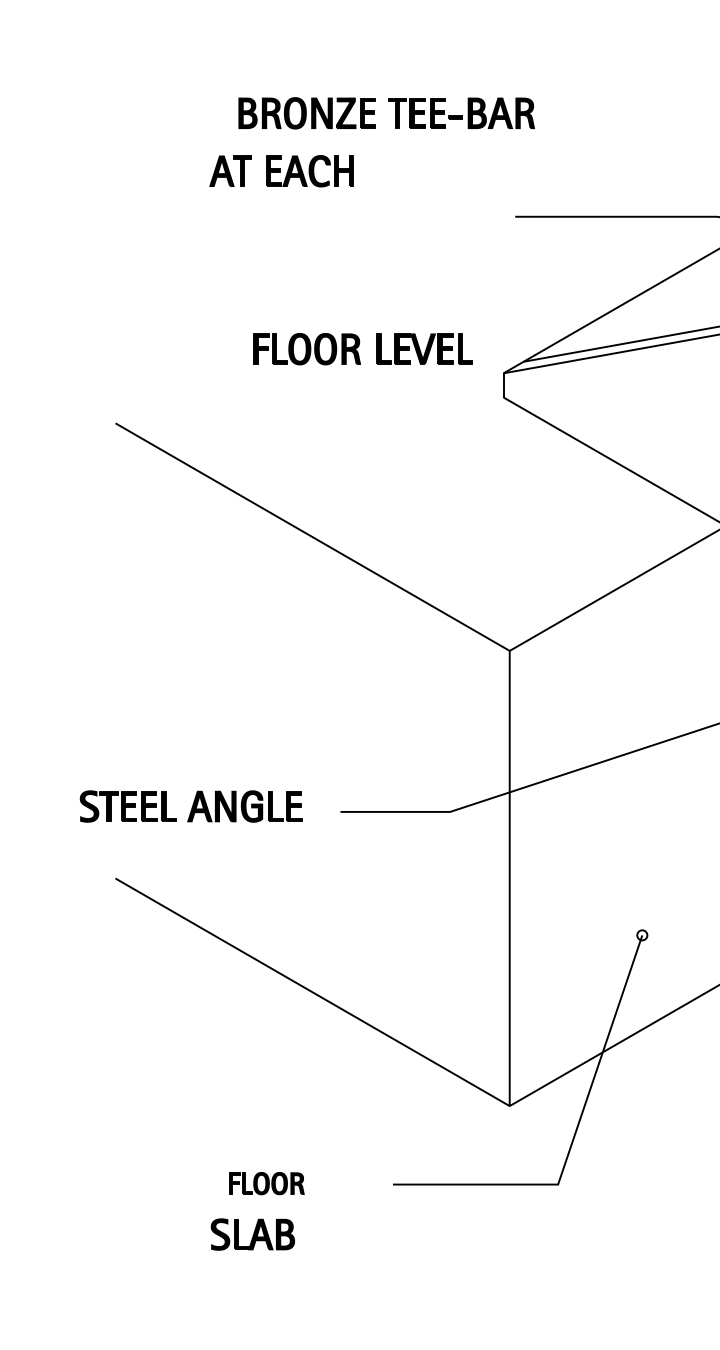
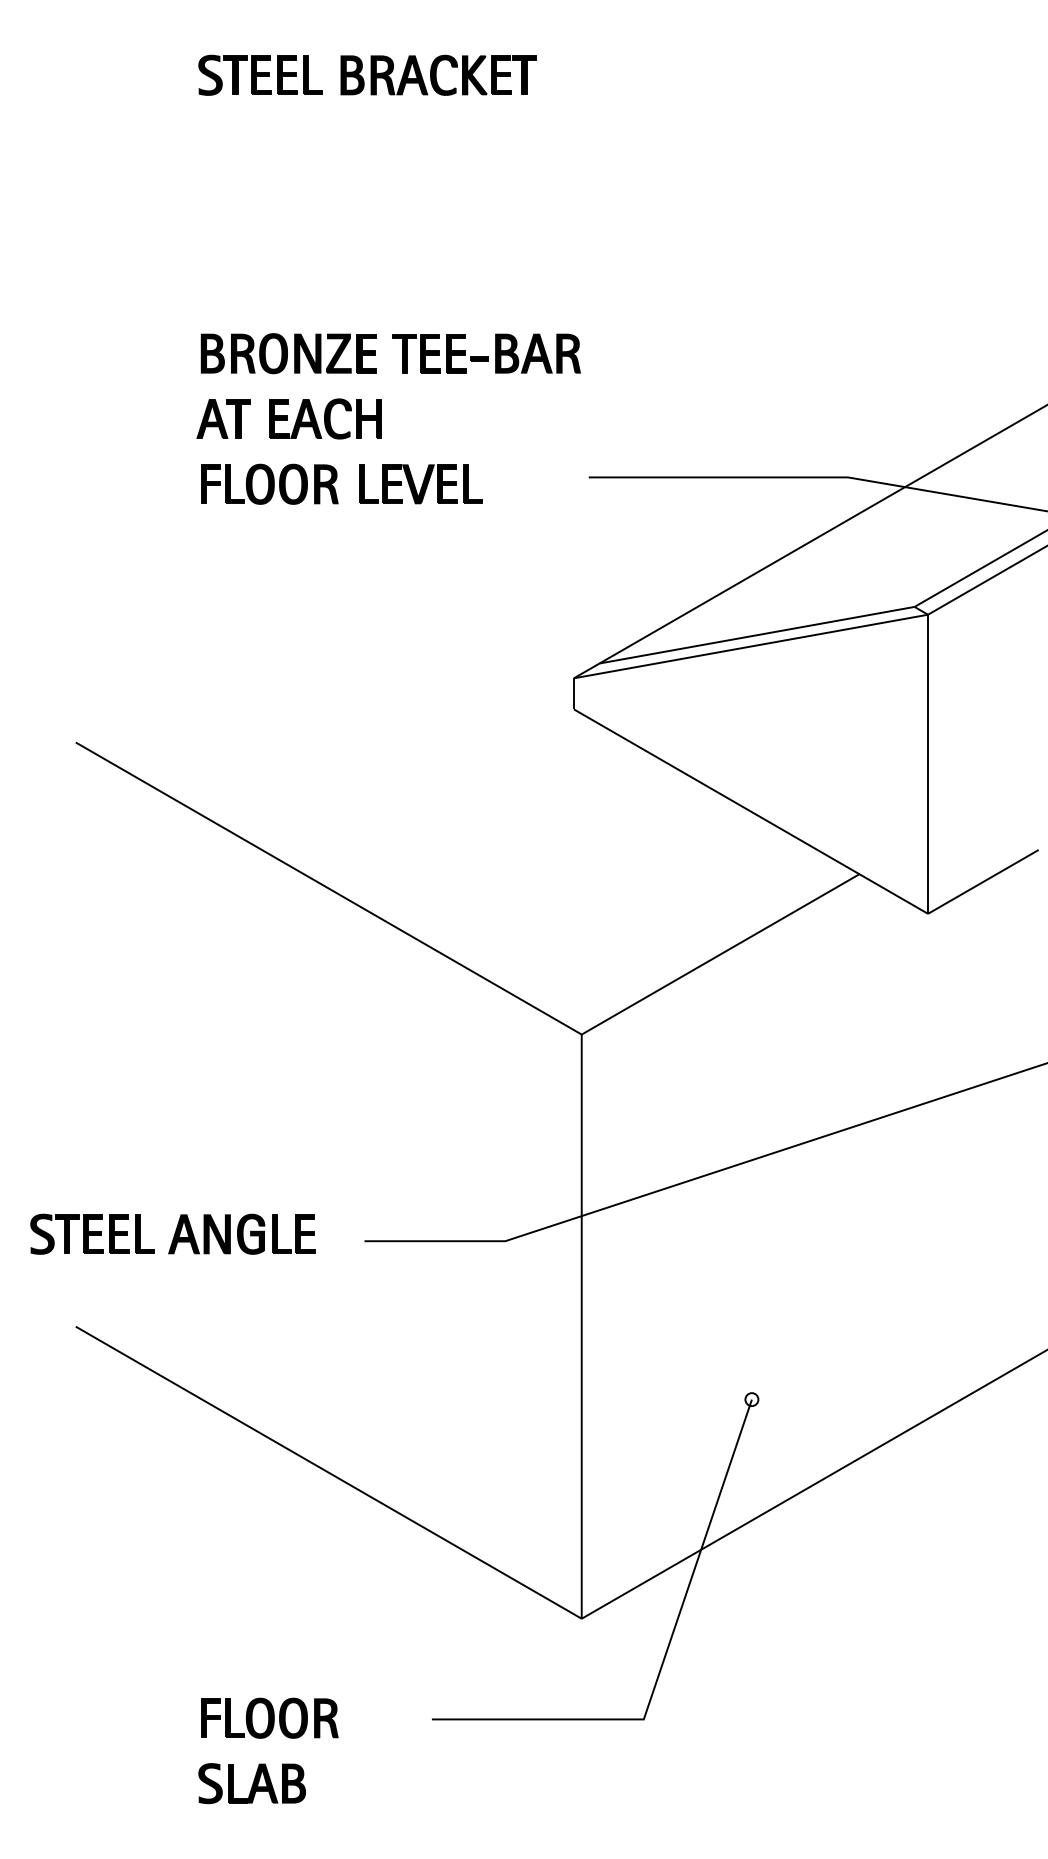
part: (395, 113) -> (402, 353), moved
part: (363, 348) -> (341, 483), moved
part: (266, 1183) -> (269, 1717), size x1.43

